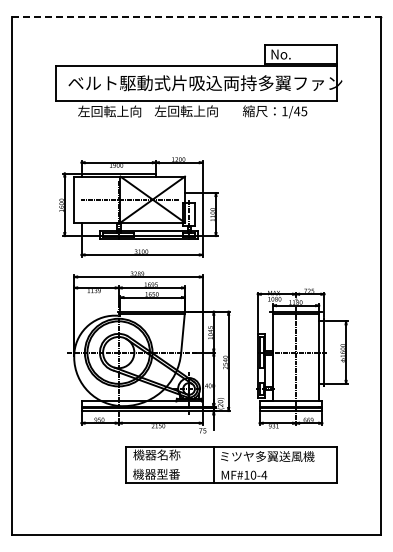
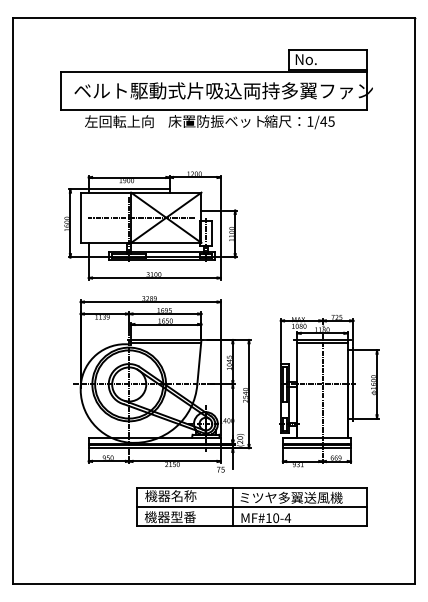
line: (196, 16) -> (214, 18), dashed -> solid
text: (198, 111) -> (216, 121), 左回転上向 -> 床置防振ベット
line: (231, 465) -> (252, 507), added

